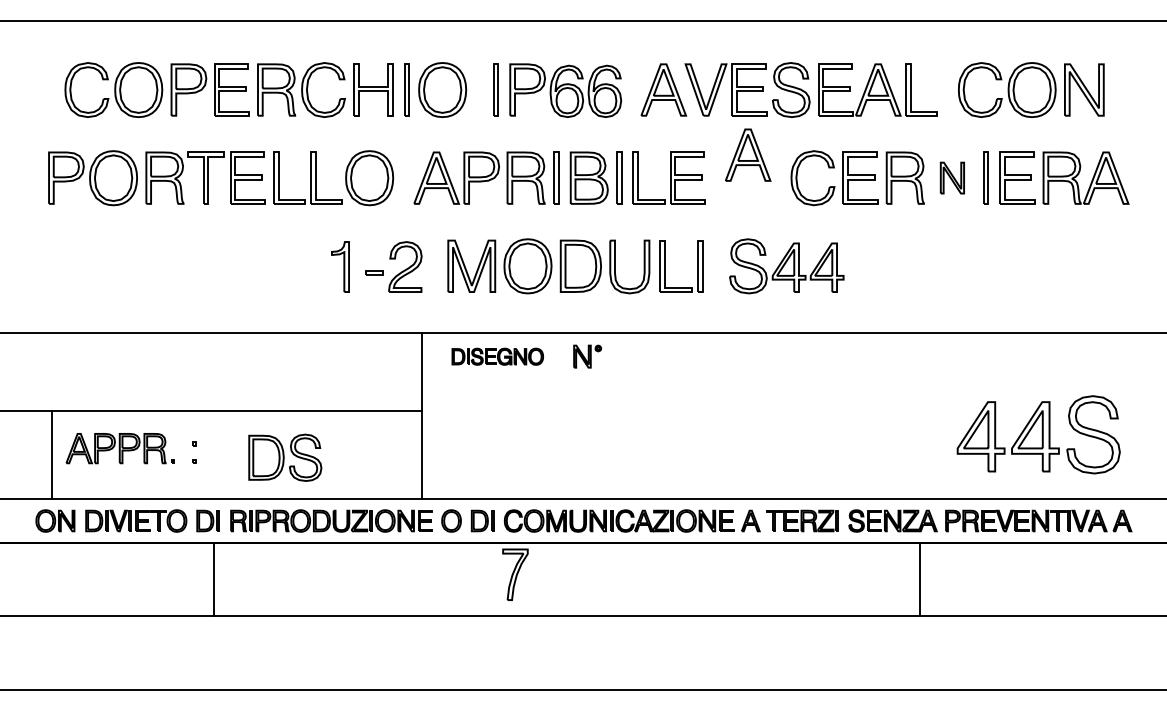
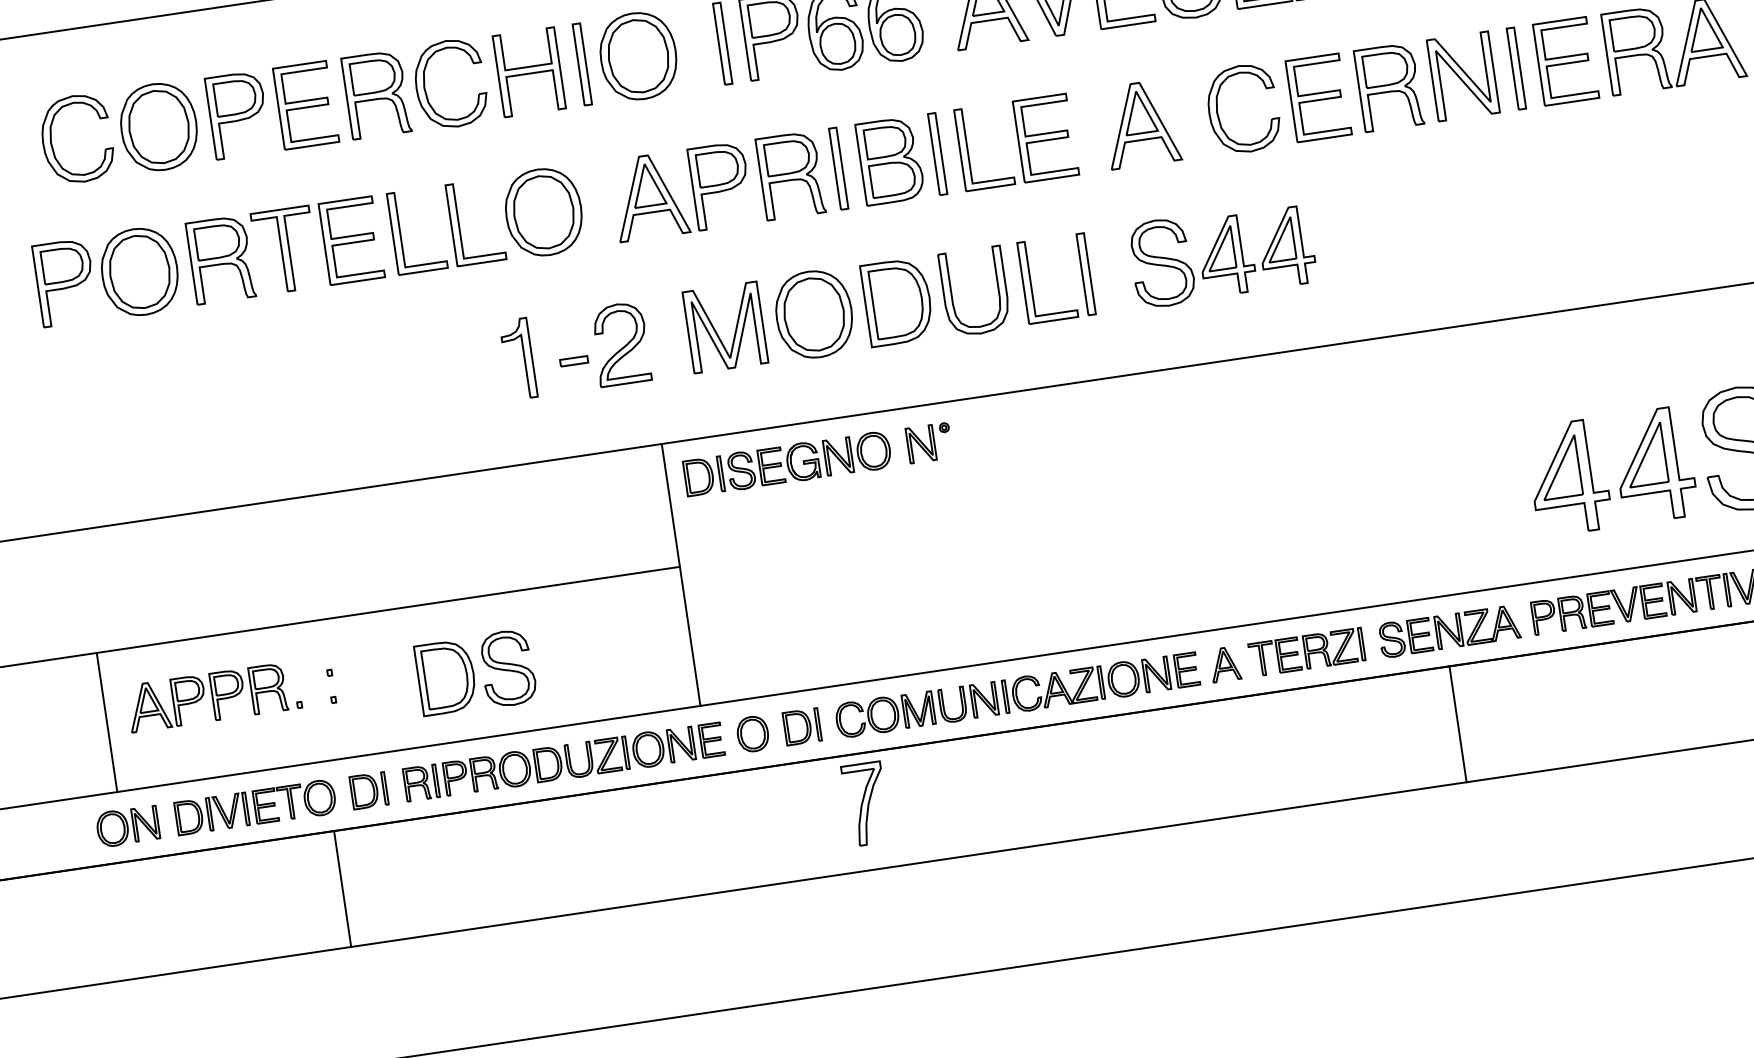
part: (748, 154) -> (1141, 122), moved
part: (952, 177) -> (1463, 75), size x1.67
part: (497, 356) -> (787, 463), size x1.43
line: (213, 579) -> (342, 889), moved
line: (919, 579) -> (1457, 724), moved

